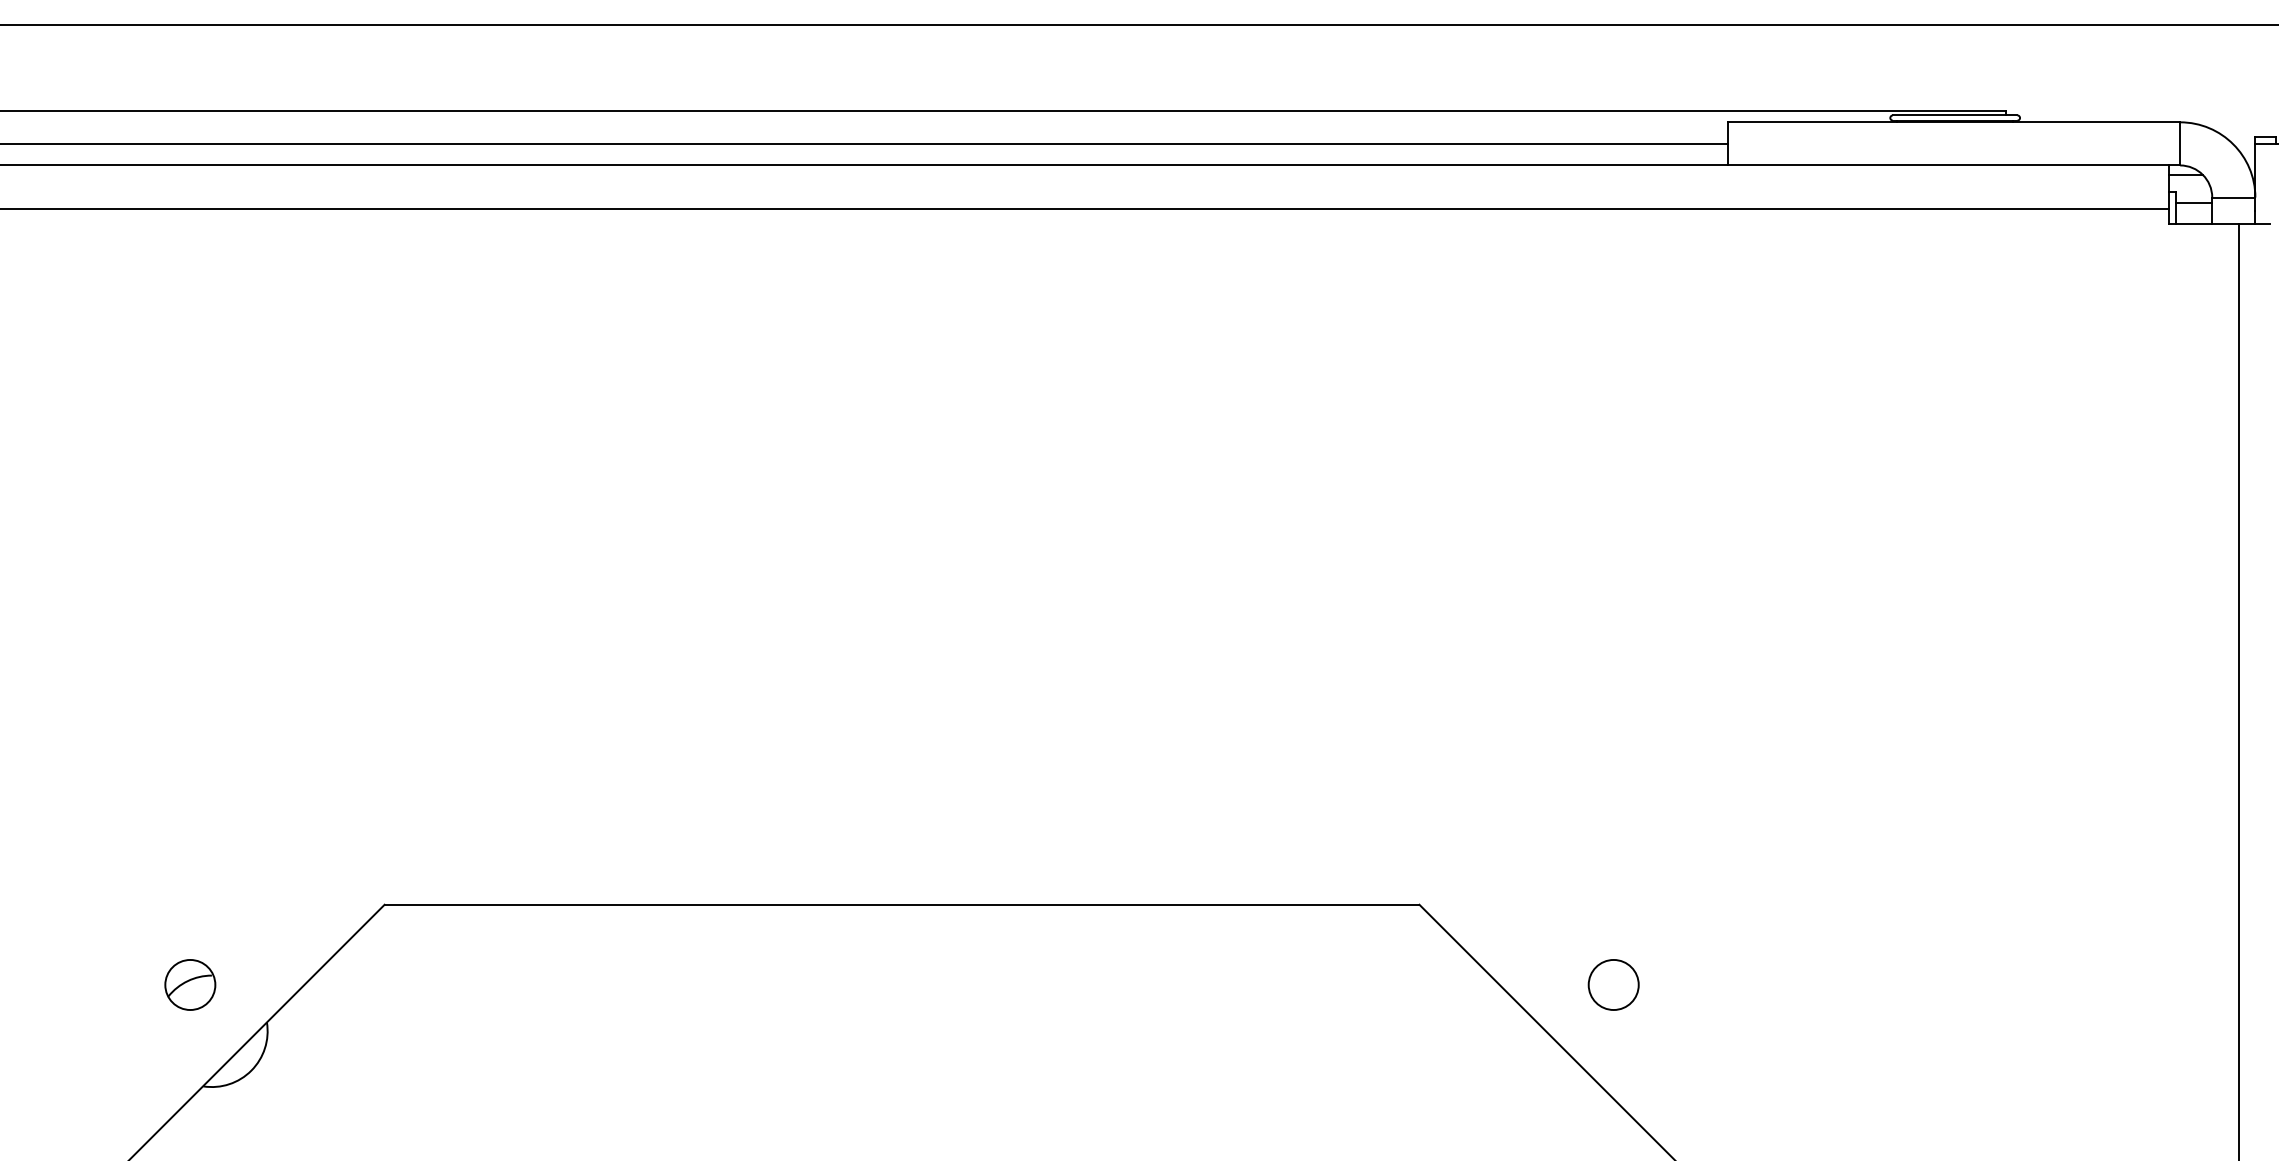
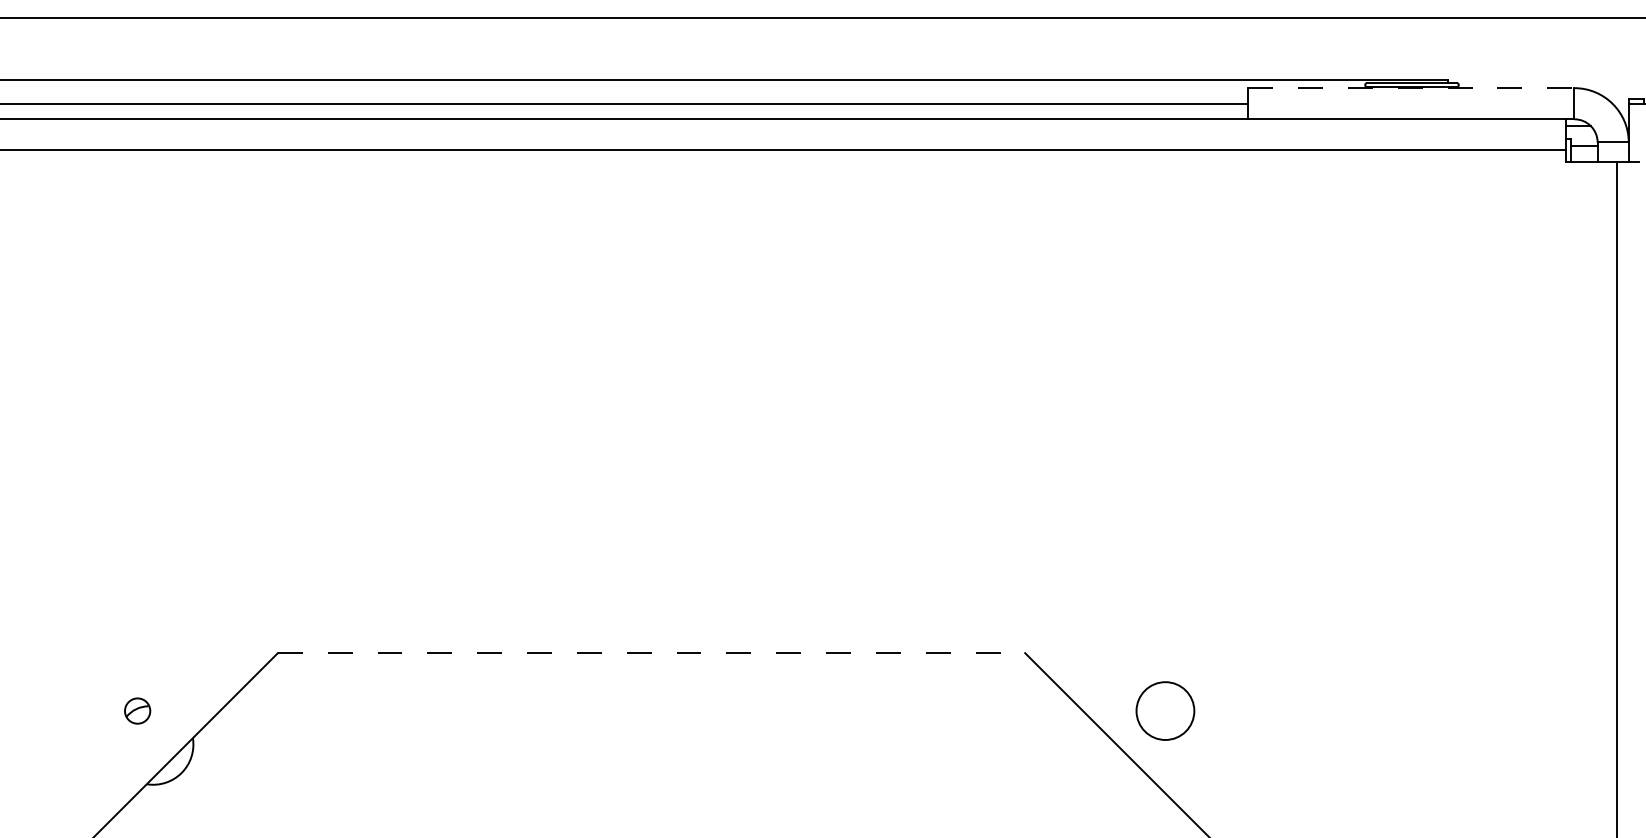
line: (1954, 122) -> (1411, 88), solid -> dashed
line: (902, 904) -> (651, 652), solid -> dashed
part: (190, 984) -> (137, 710), size x0.7
circle: (1613, 984) -> (1165, 710), size x1.6

